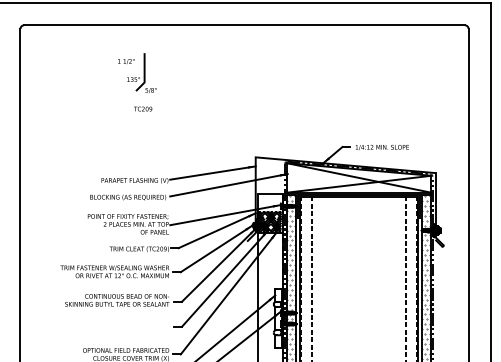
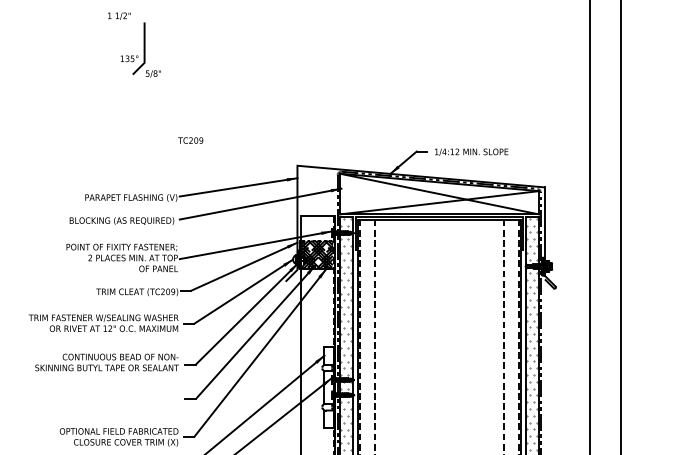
text: (126, 61) -> (119, 16), moved
text: (143, 108) -> (191, 139), moved

